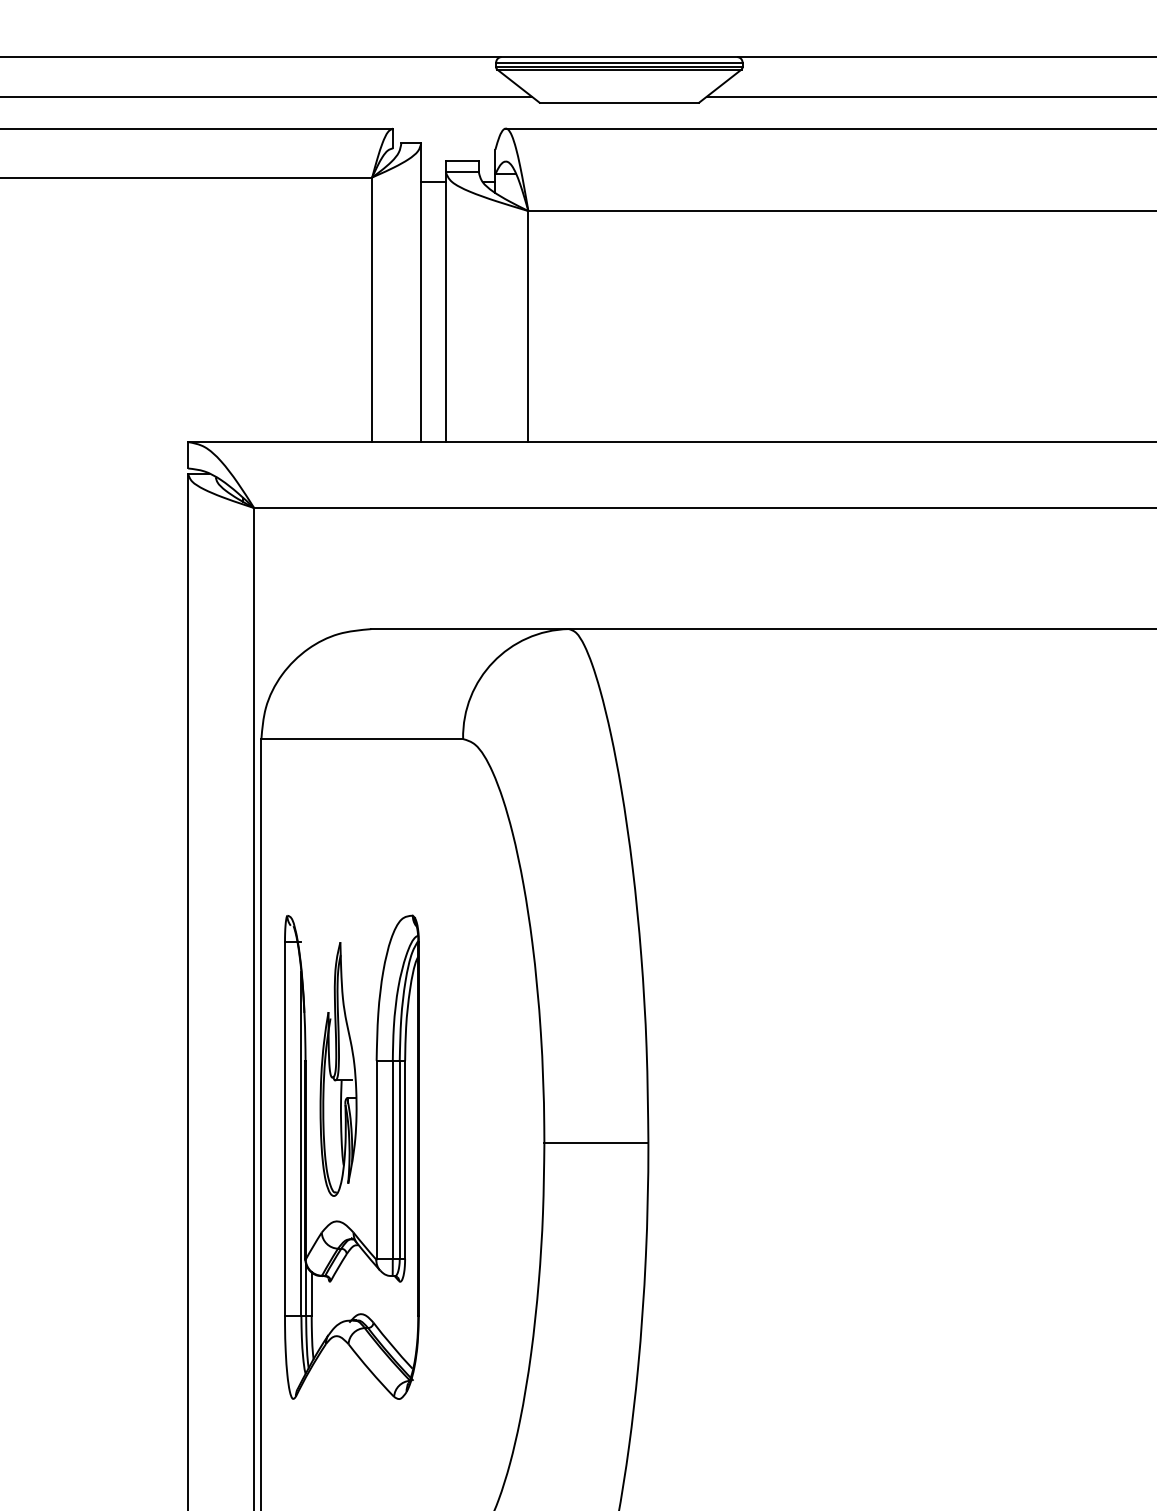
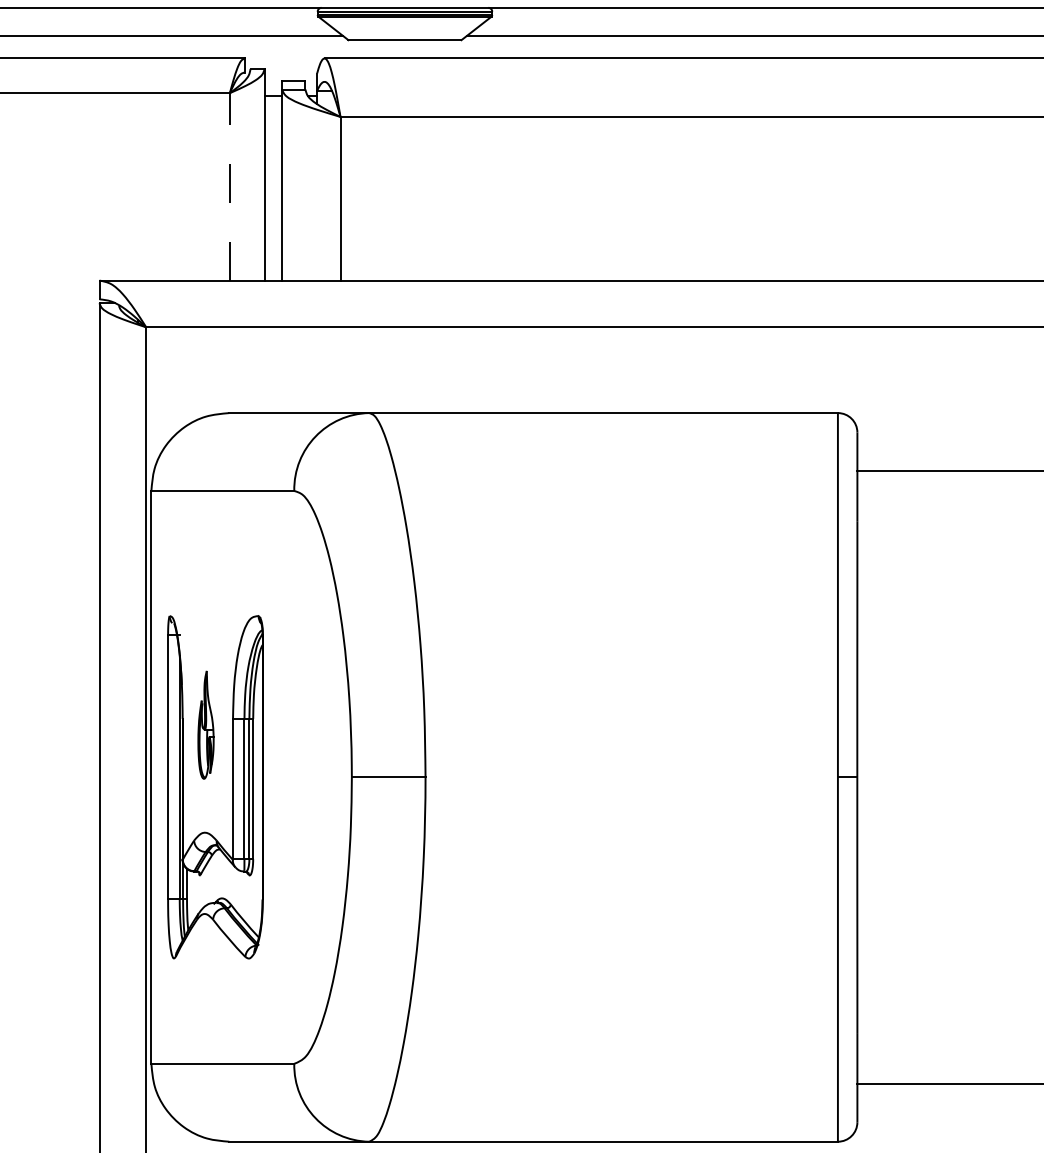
line: (371, 309) -> (229, 186), solid -> dashed
part: (337, 1068) -> (205, 724), size x0.6

